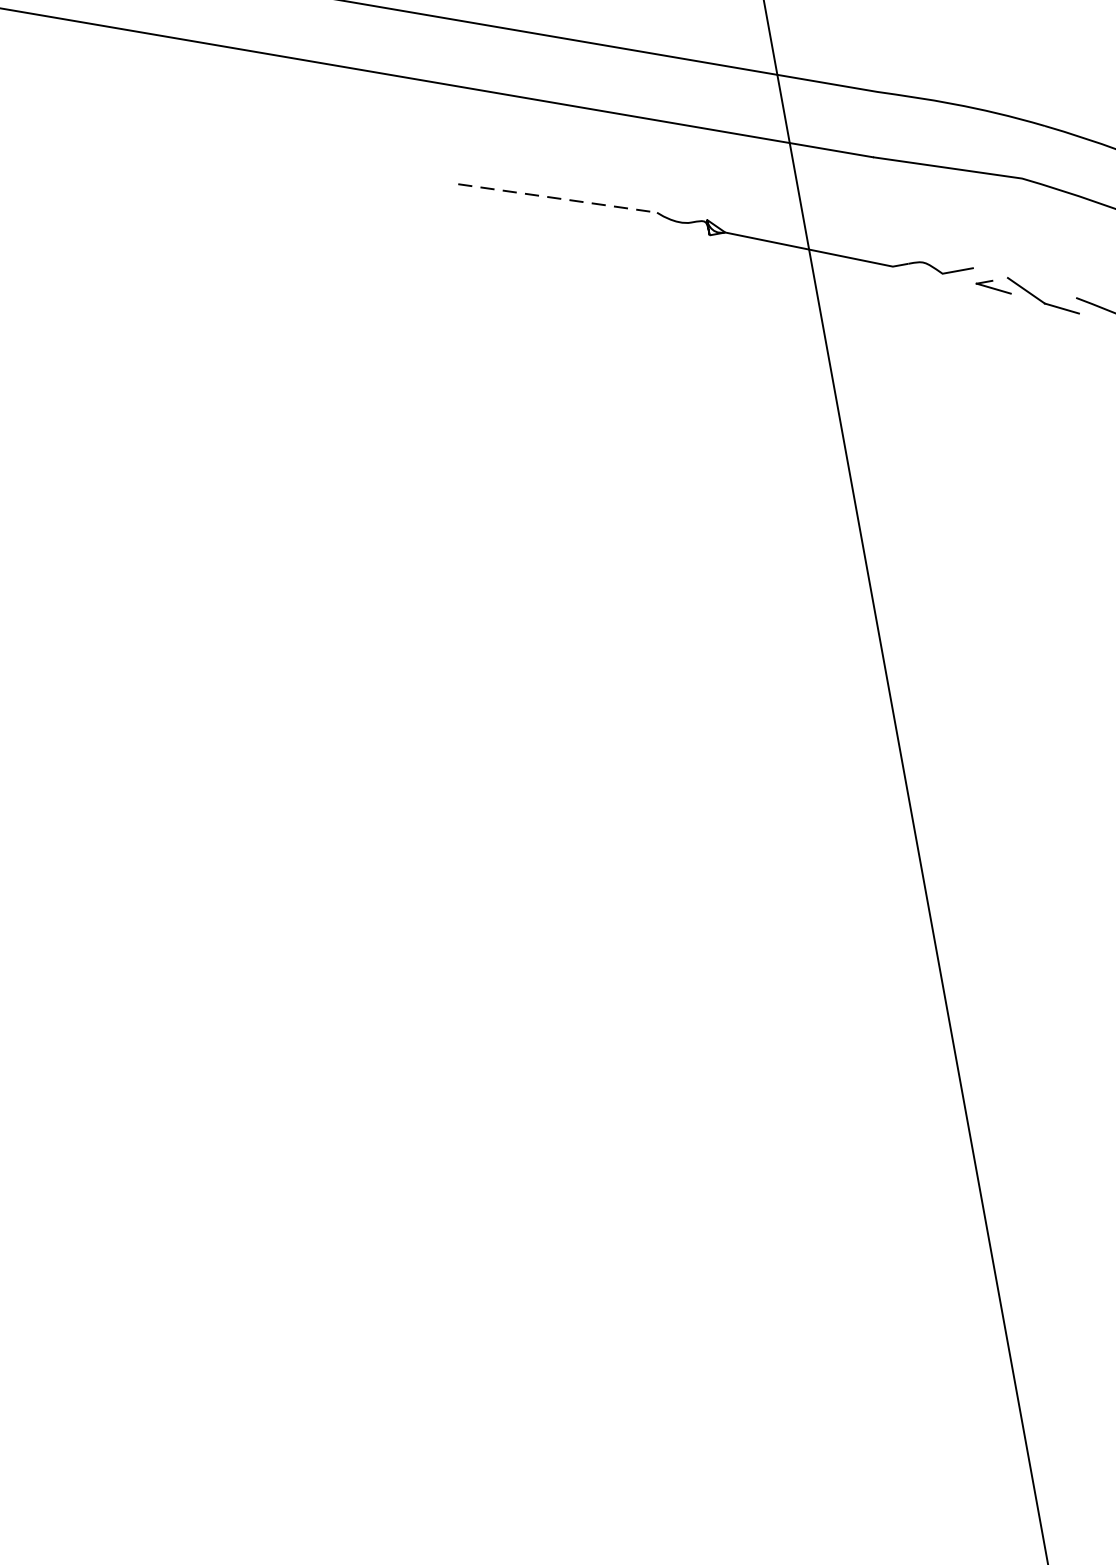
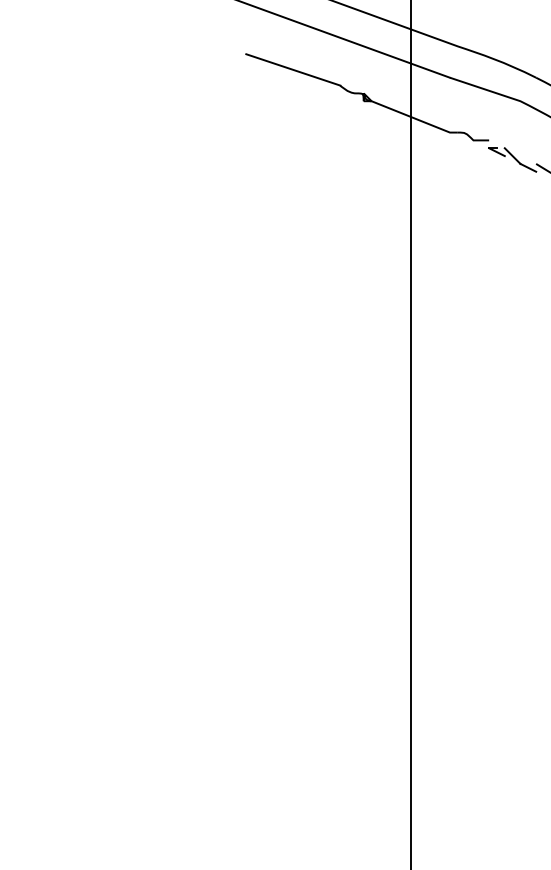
line: (557, 197) -> (293, 69), dashed -> solid

